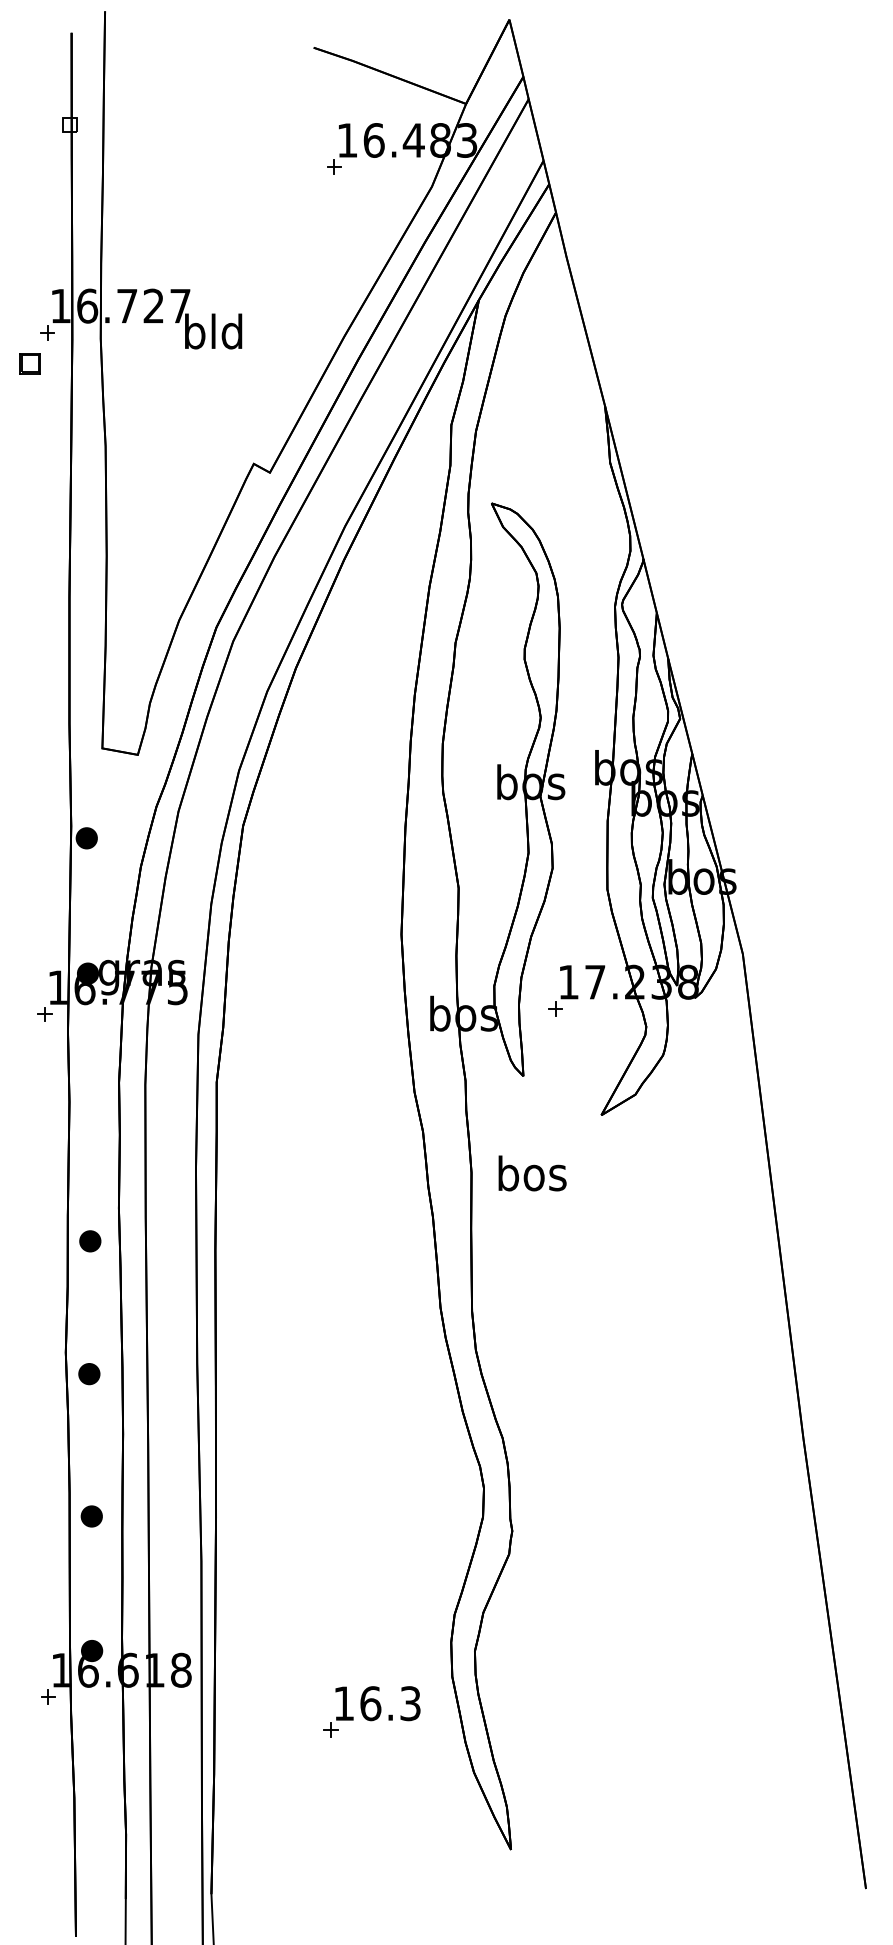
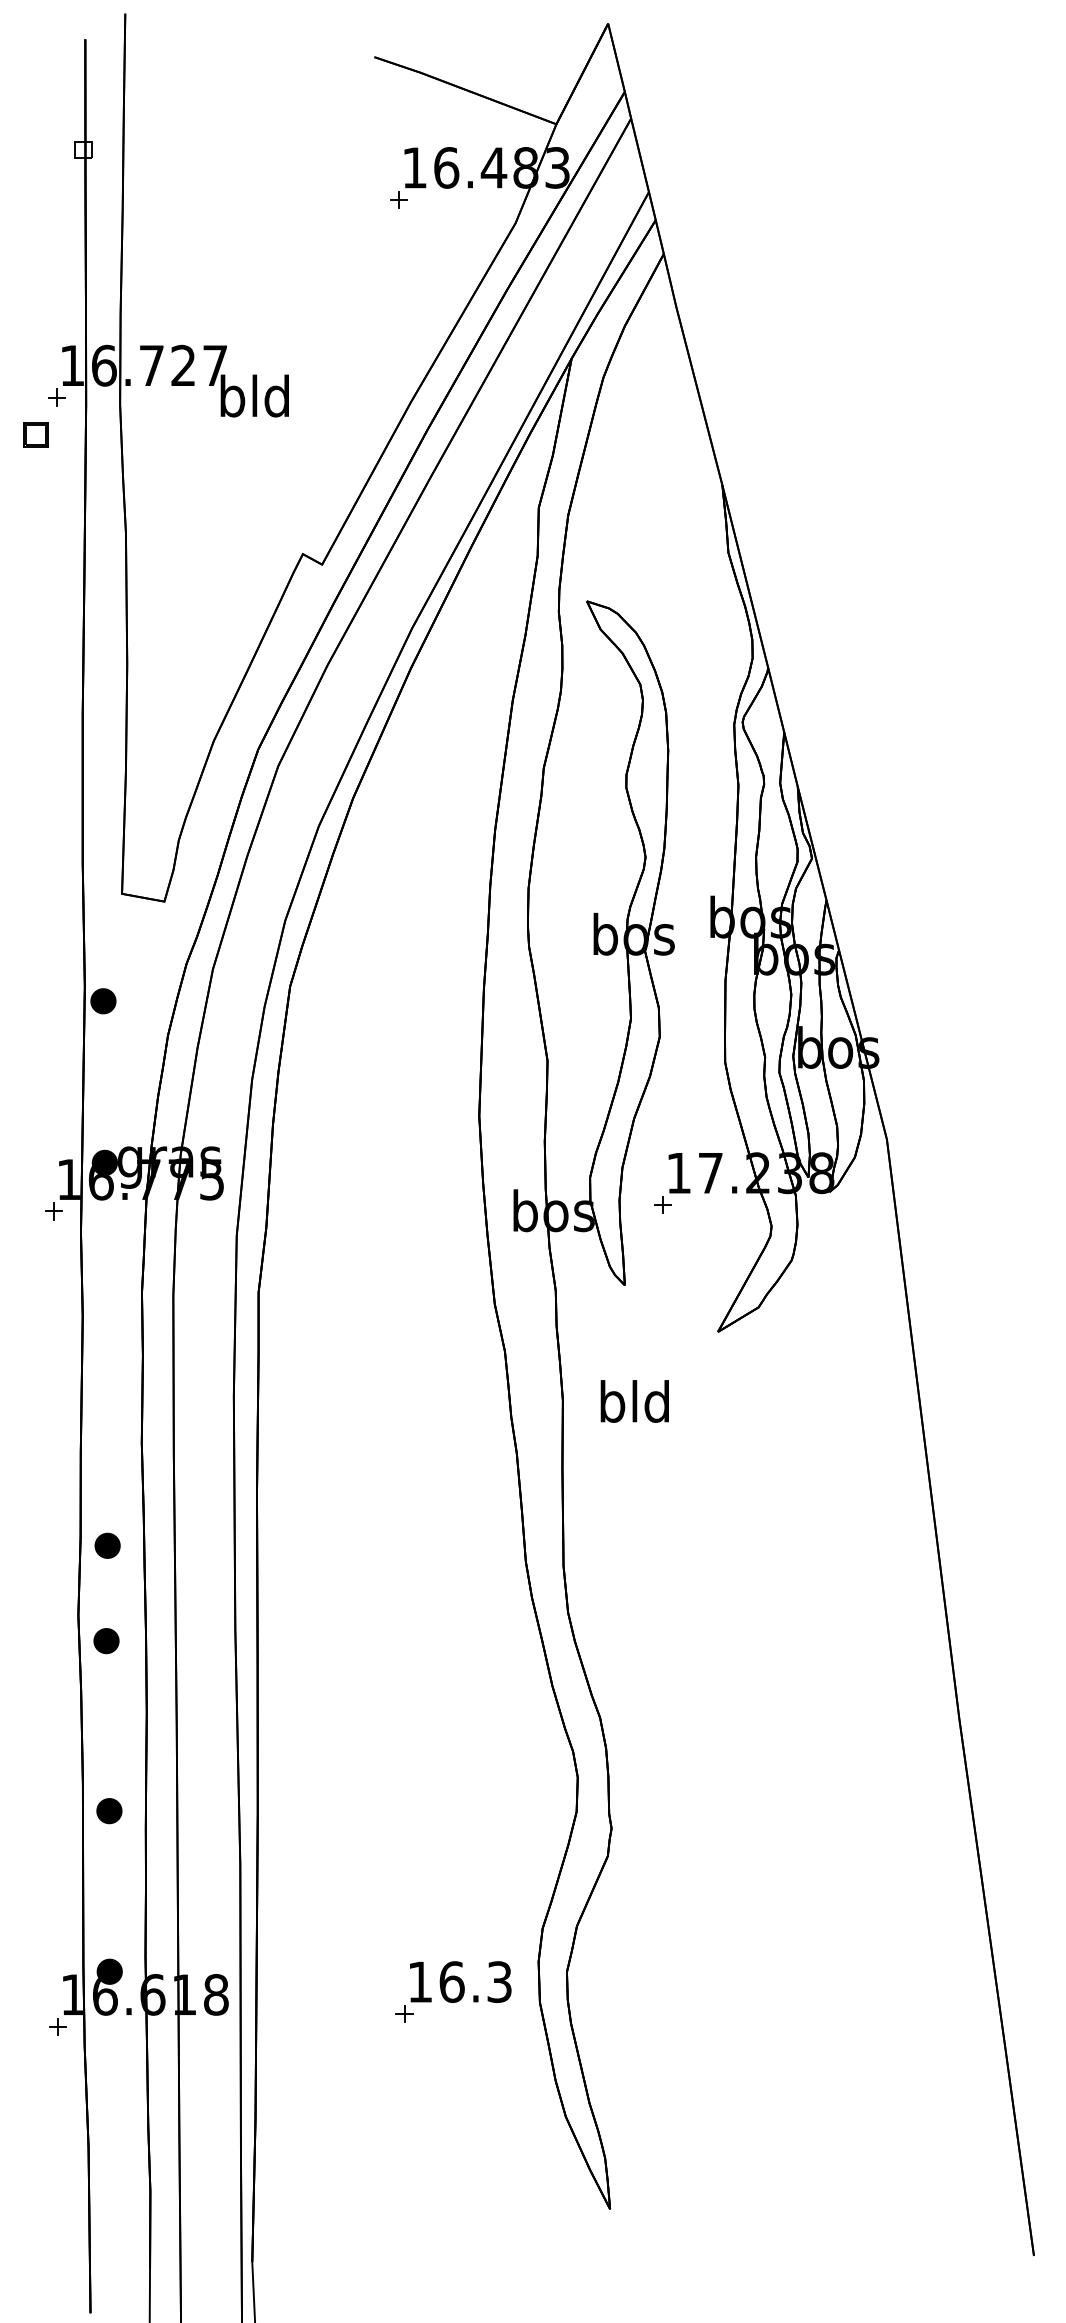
text: (532, 1173) -> (635, 1401), bos -> bld
part: (90, 1241) -> (107, 1546), moved
part: (371, 1711) -> (452, 1991), moved

